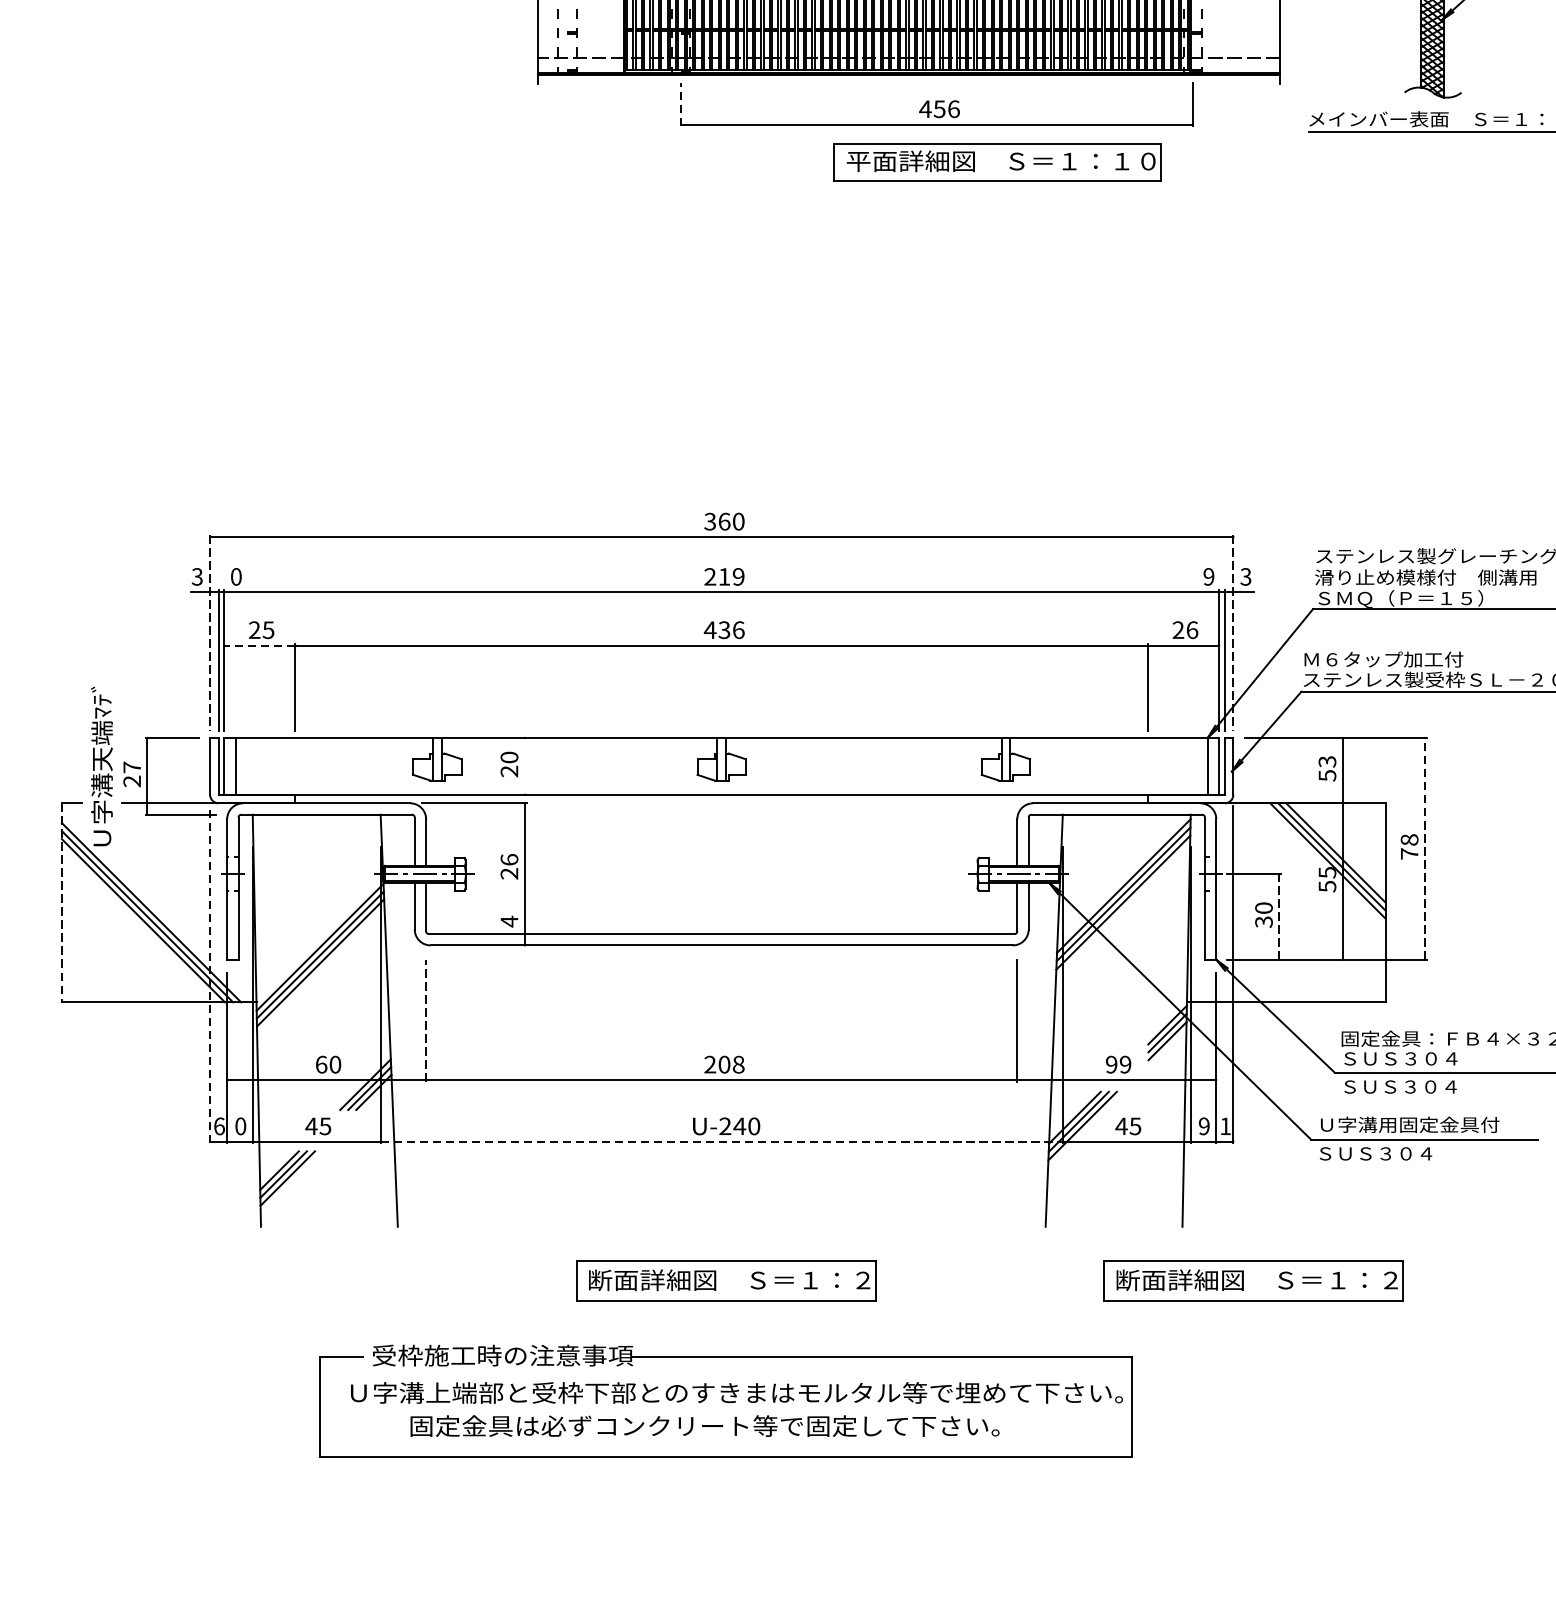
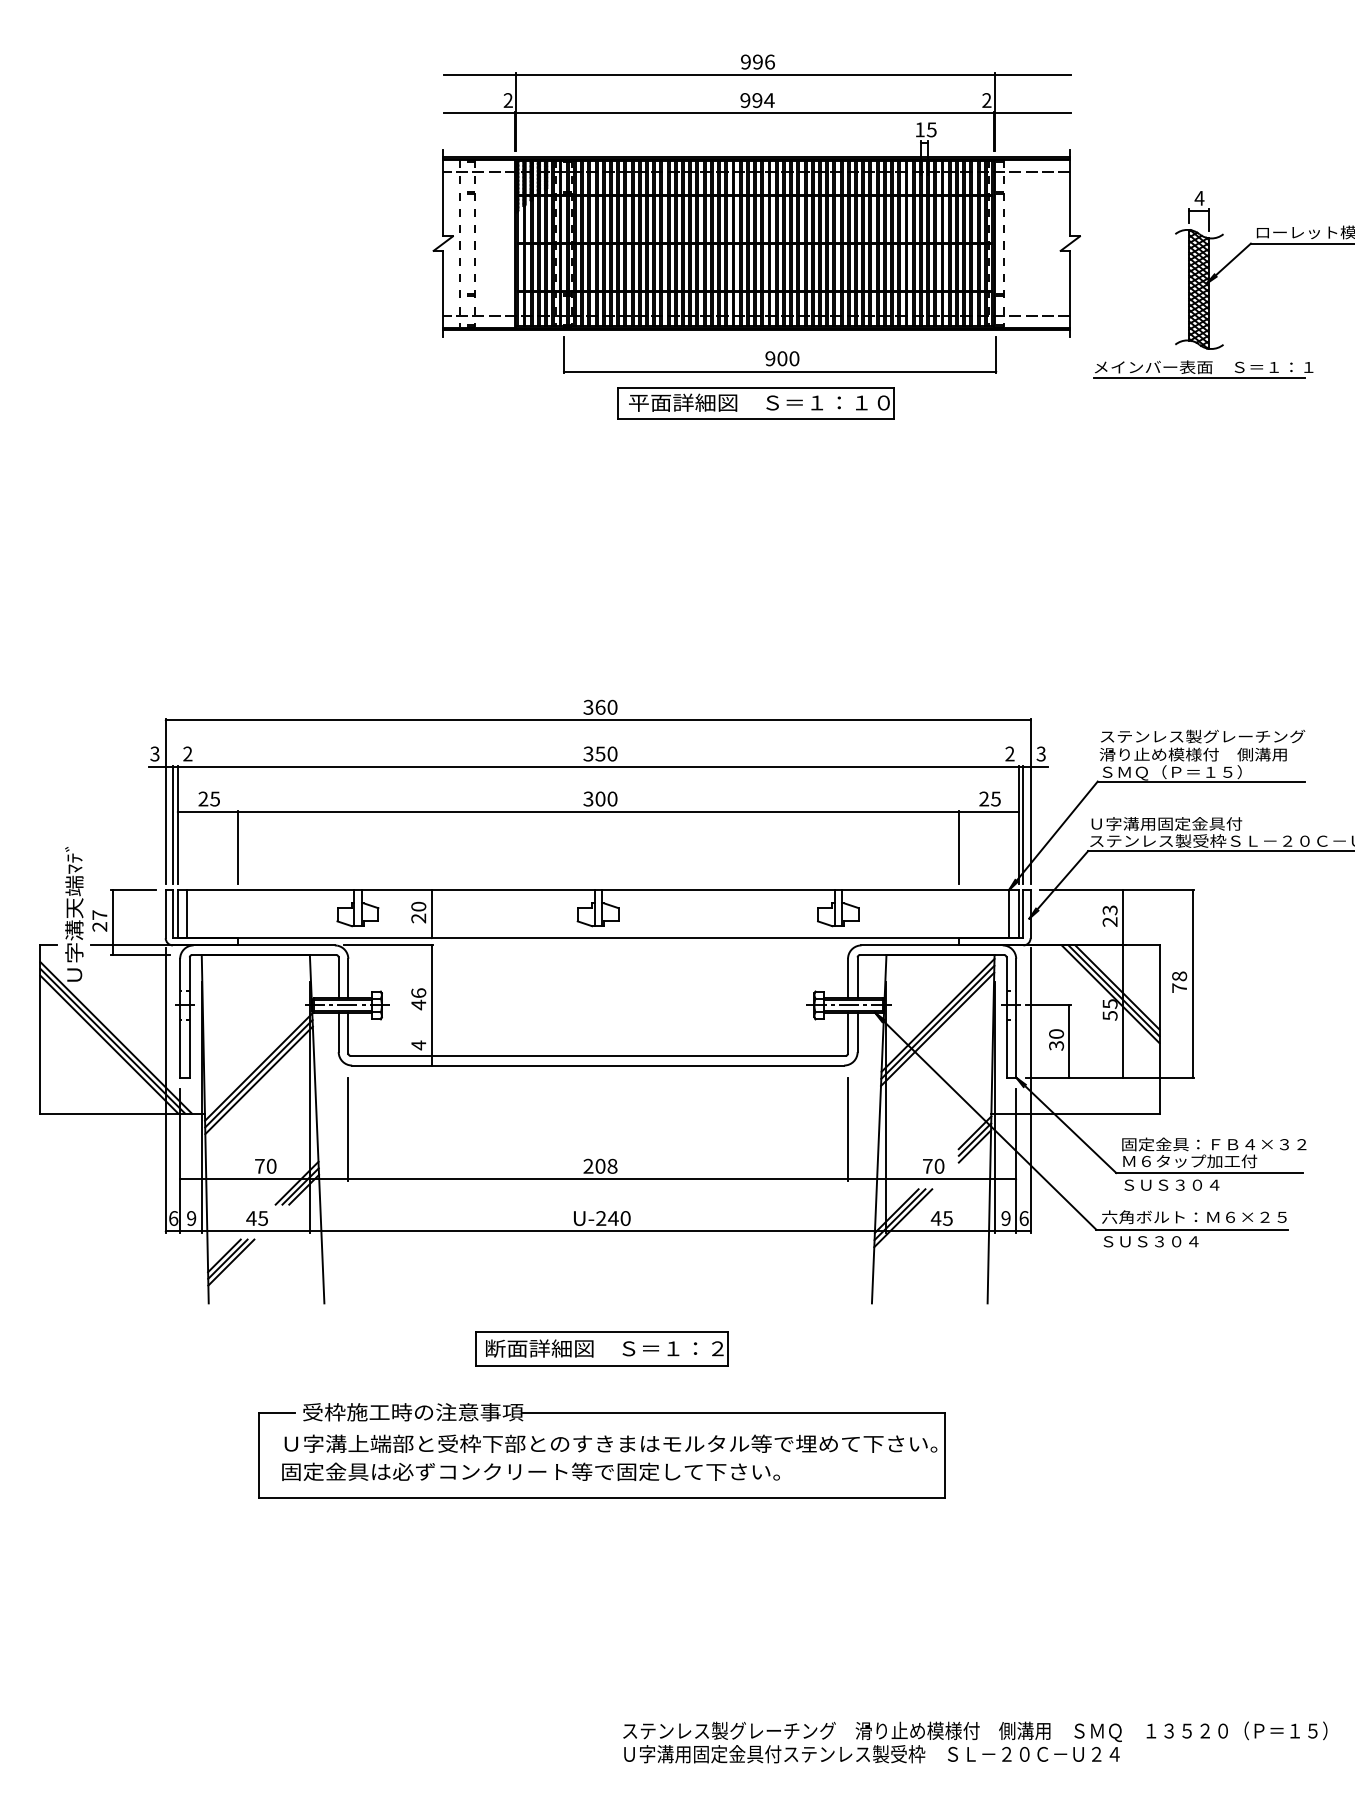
line: (680, 104) -> (563, 354), dashed -> solid
text: (939, 108) -> (782, 358), 456 -> 900
part: (996, 162) -> (755, 403), moved
text: (235, 576) -> (187, 753), 0 -> 2
text: (724, 576) -> (600, 753), 219 -> 350
text: (1208, 577) -> (1009, 754), 9 -> 2
text: (724, 629) -> (600, 798), 436 -> 300
text: (1191, 629) -> (995, 798), 26 -> 25
line: (209, 633) -> (165, 801), dashed -> solid
line: (1233, 633) -> (1030, 801), dashed -> solid
line: (259, 646) -> (207, 812), dashed -> solid
text: (1394, 659) -> (1166, 823), Ｍ６タップ加工付 -> Ｕ字溝用固定金具付
line: (524, 766) -> (431, 914), added
text: (1326, 776) -> (1109, 922), 53 -> 23
line: (1424, 848) -> (1192, 983), dashed -> solid
text: (509, 873) -> (418, 1004), 26 -> 46
line: (61, 903) -> (40, 1030), dashed -> solid
line: (1279, 916) -> (1069, 1041), dashed -> solid
line: (209, 974) -> (165, 1090), dashed -> solid
line: (426, 1019) -> (348, 1128), dashed -> solid
text: (1422, 1058) -> (1190, 1161), ＳＵＳ３０４ -> Ｍ６タップ加工付
text: (321, 1063) -> (259, 1165), 60 -> 70
text: (1118, 1063) -> (933, 1165), 99 -> 70
text: (1427, 1125) -> (1194, 1217), Ｕ字溝用固定金具付 -> 六角ボルト：Ｍ６×２５
text: (240, 1126) -> (191, 1218), 0 -> 9
text: (1224, 1126) -> (1023, 1218), 1 -> 6
line: (722, 1141) -> (598, 1231), dashed -> solid
part: (1253, 1280) -> (1047, 1348), removed
text: (704, 1425) -> (530, 1471), moved

